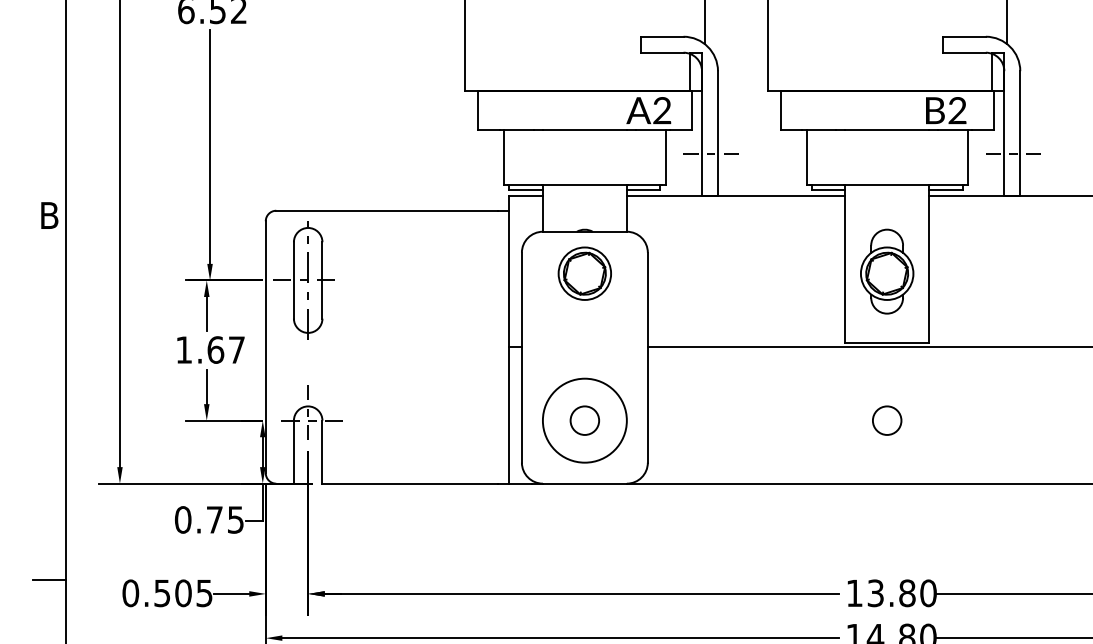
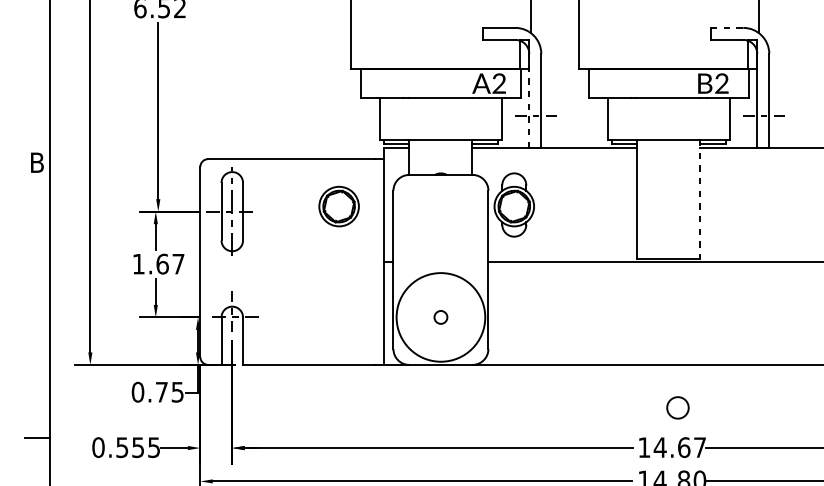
line: (964, 36) -> (727, 27), solid -> dashed
line: (702, 133) -> (529, 100), solid -> dashed
line: (928, 264) -> (700, 199), solid -> dashed
part: (887, 271) -> (514, 204), moved
part: (584, 273) -> (338, 206), moved
circle: (584, 420) -> (440, 317), size x0.6
circle: (584, 420) -> (440, 317), size x1.4
circle: (887, 420) -> (678, 407), moved
text: (183, 593) -> (138, 447), 0.505 -> 0.555
text: (901, 593) -> (679, 447), 13.80 -> 14.67

